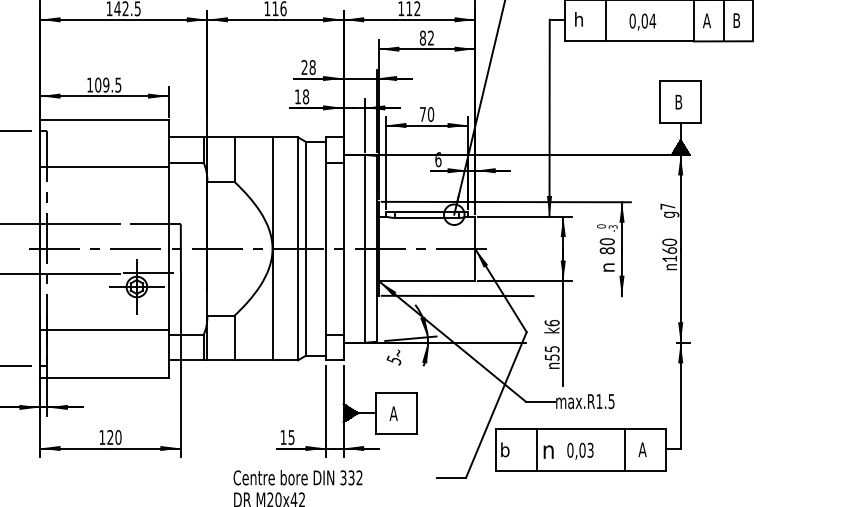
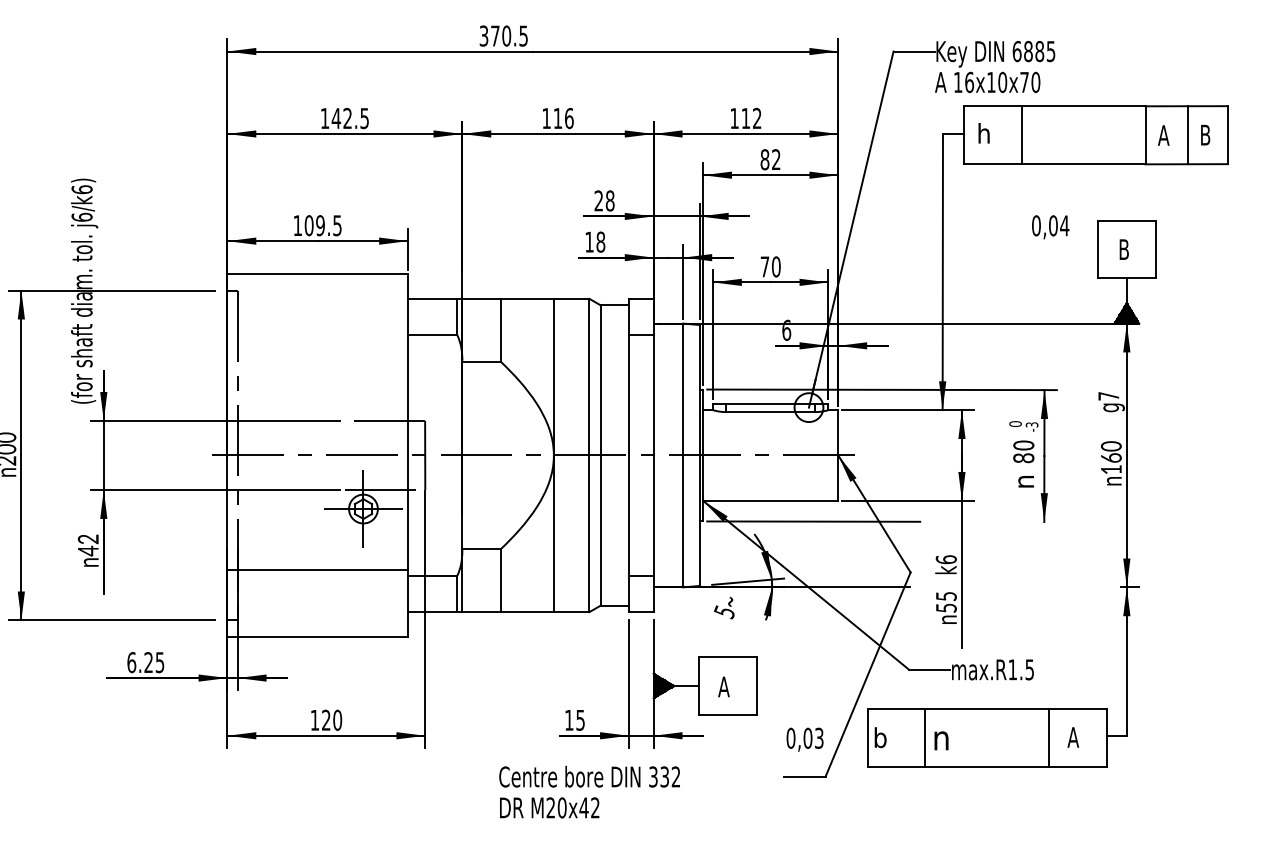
text: (642, 22) -> (1050, 227), moved
line: (104, 167) -> (317, 341), removed
text: (580, 451) -> (804, 739), moved

